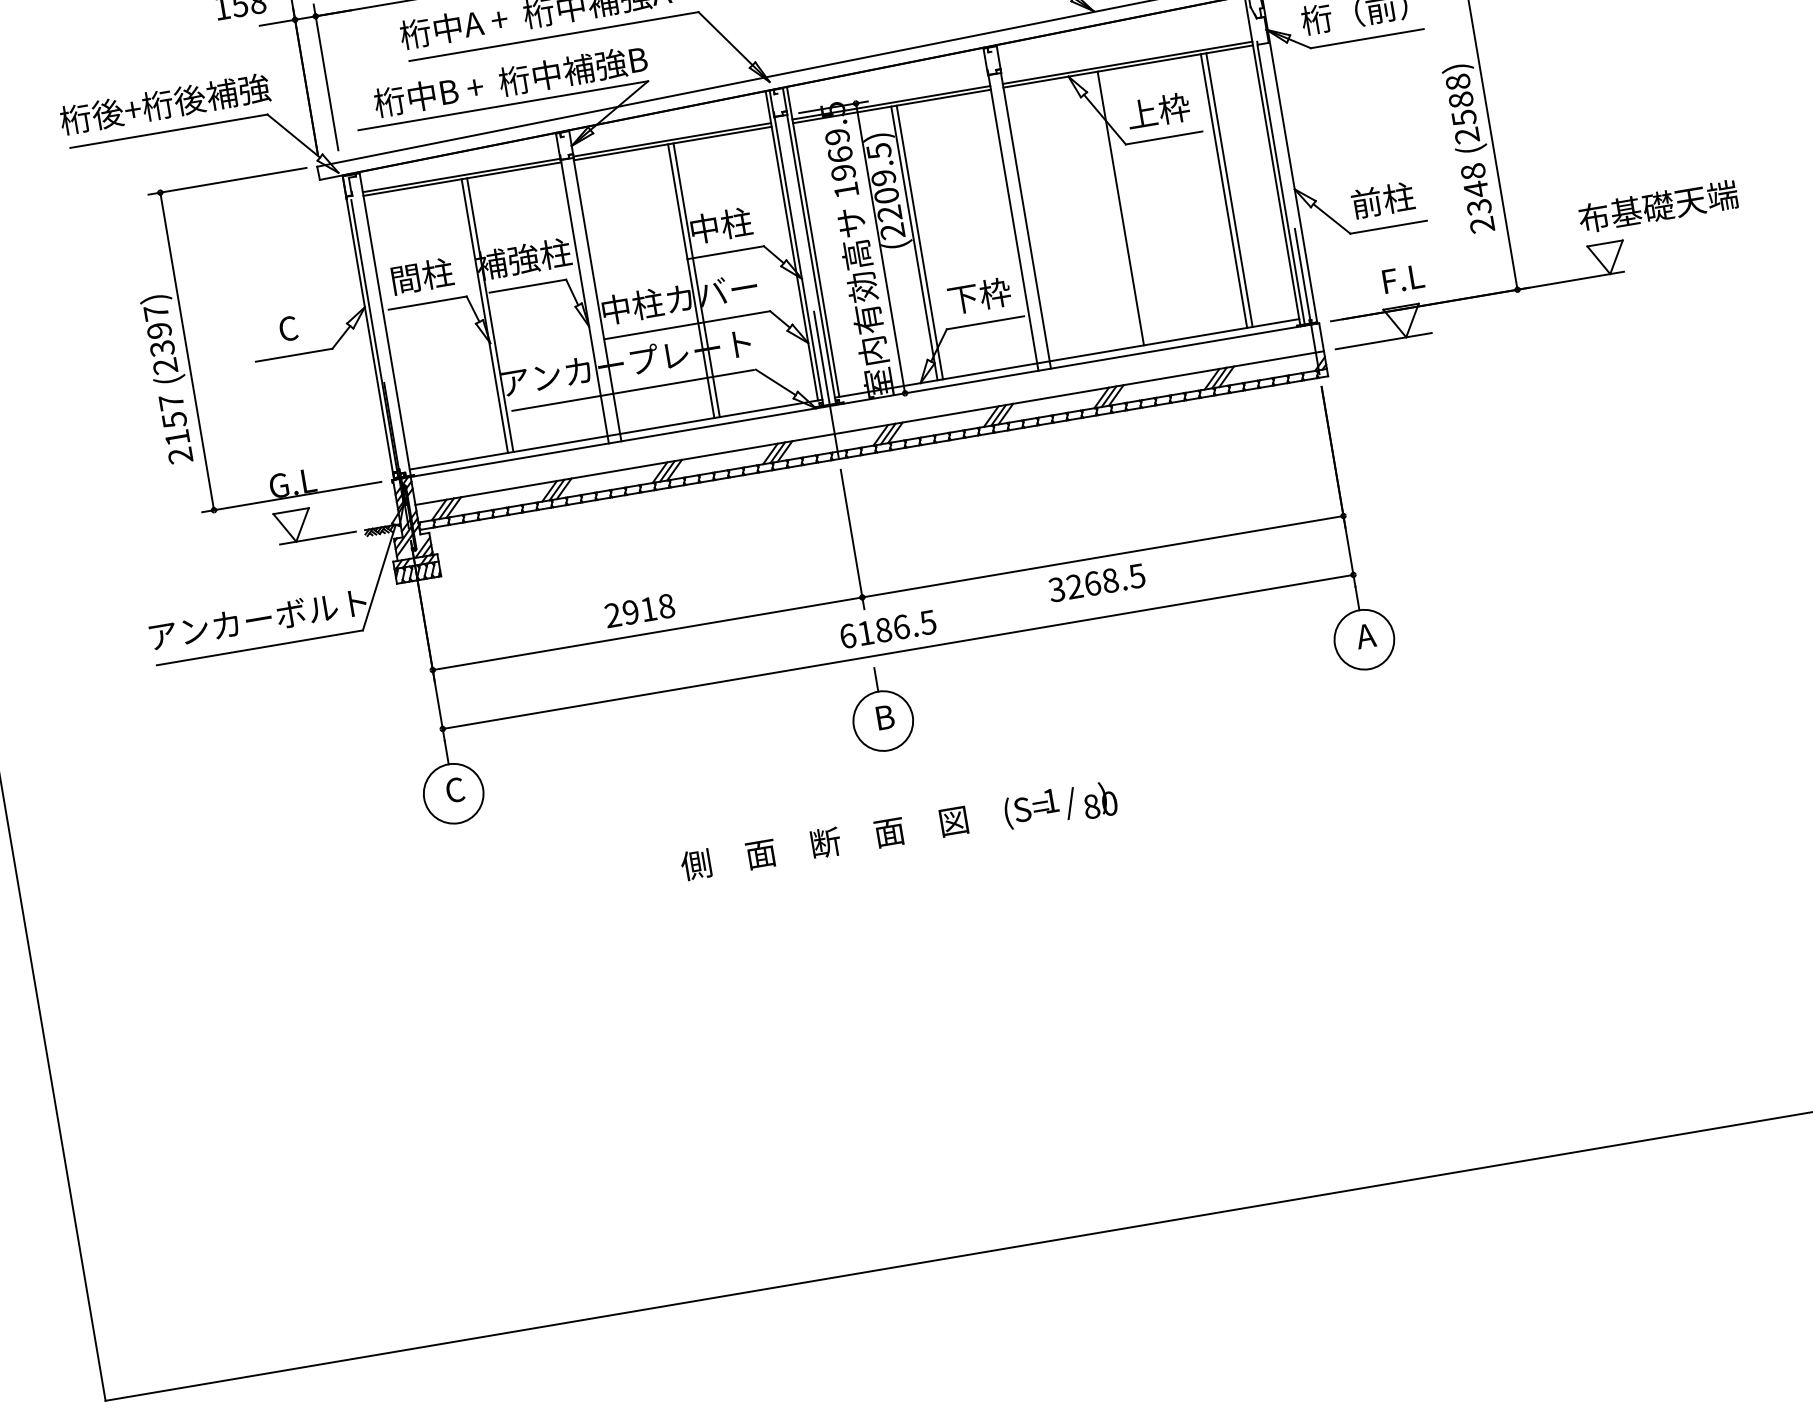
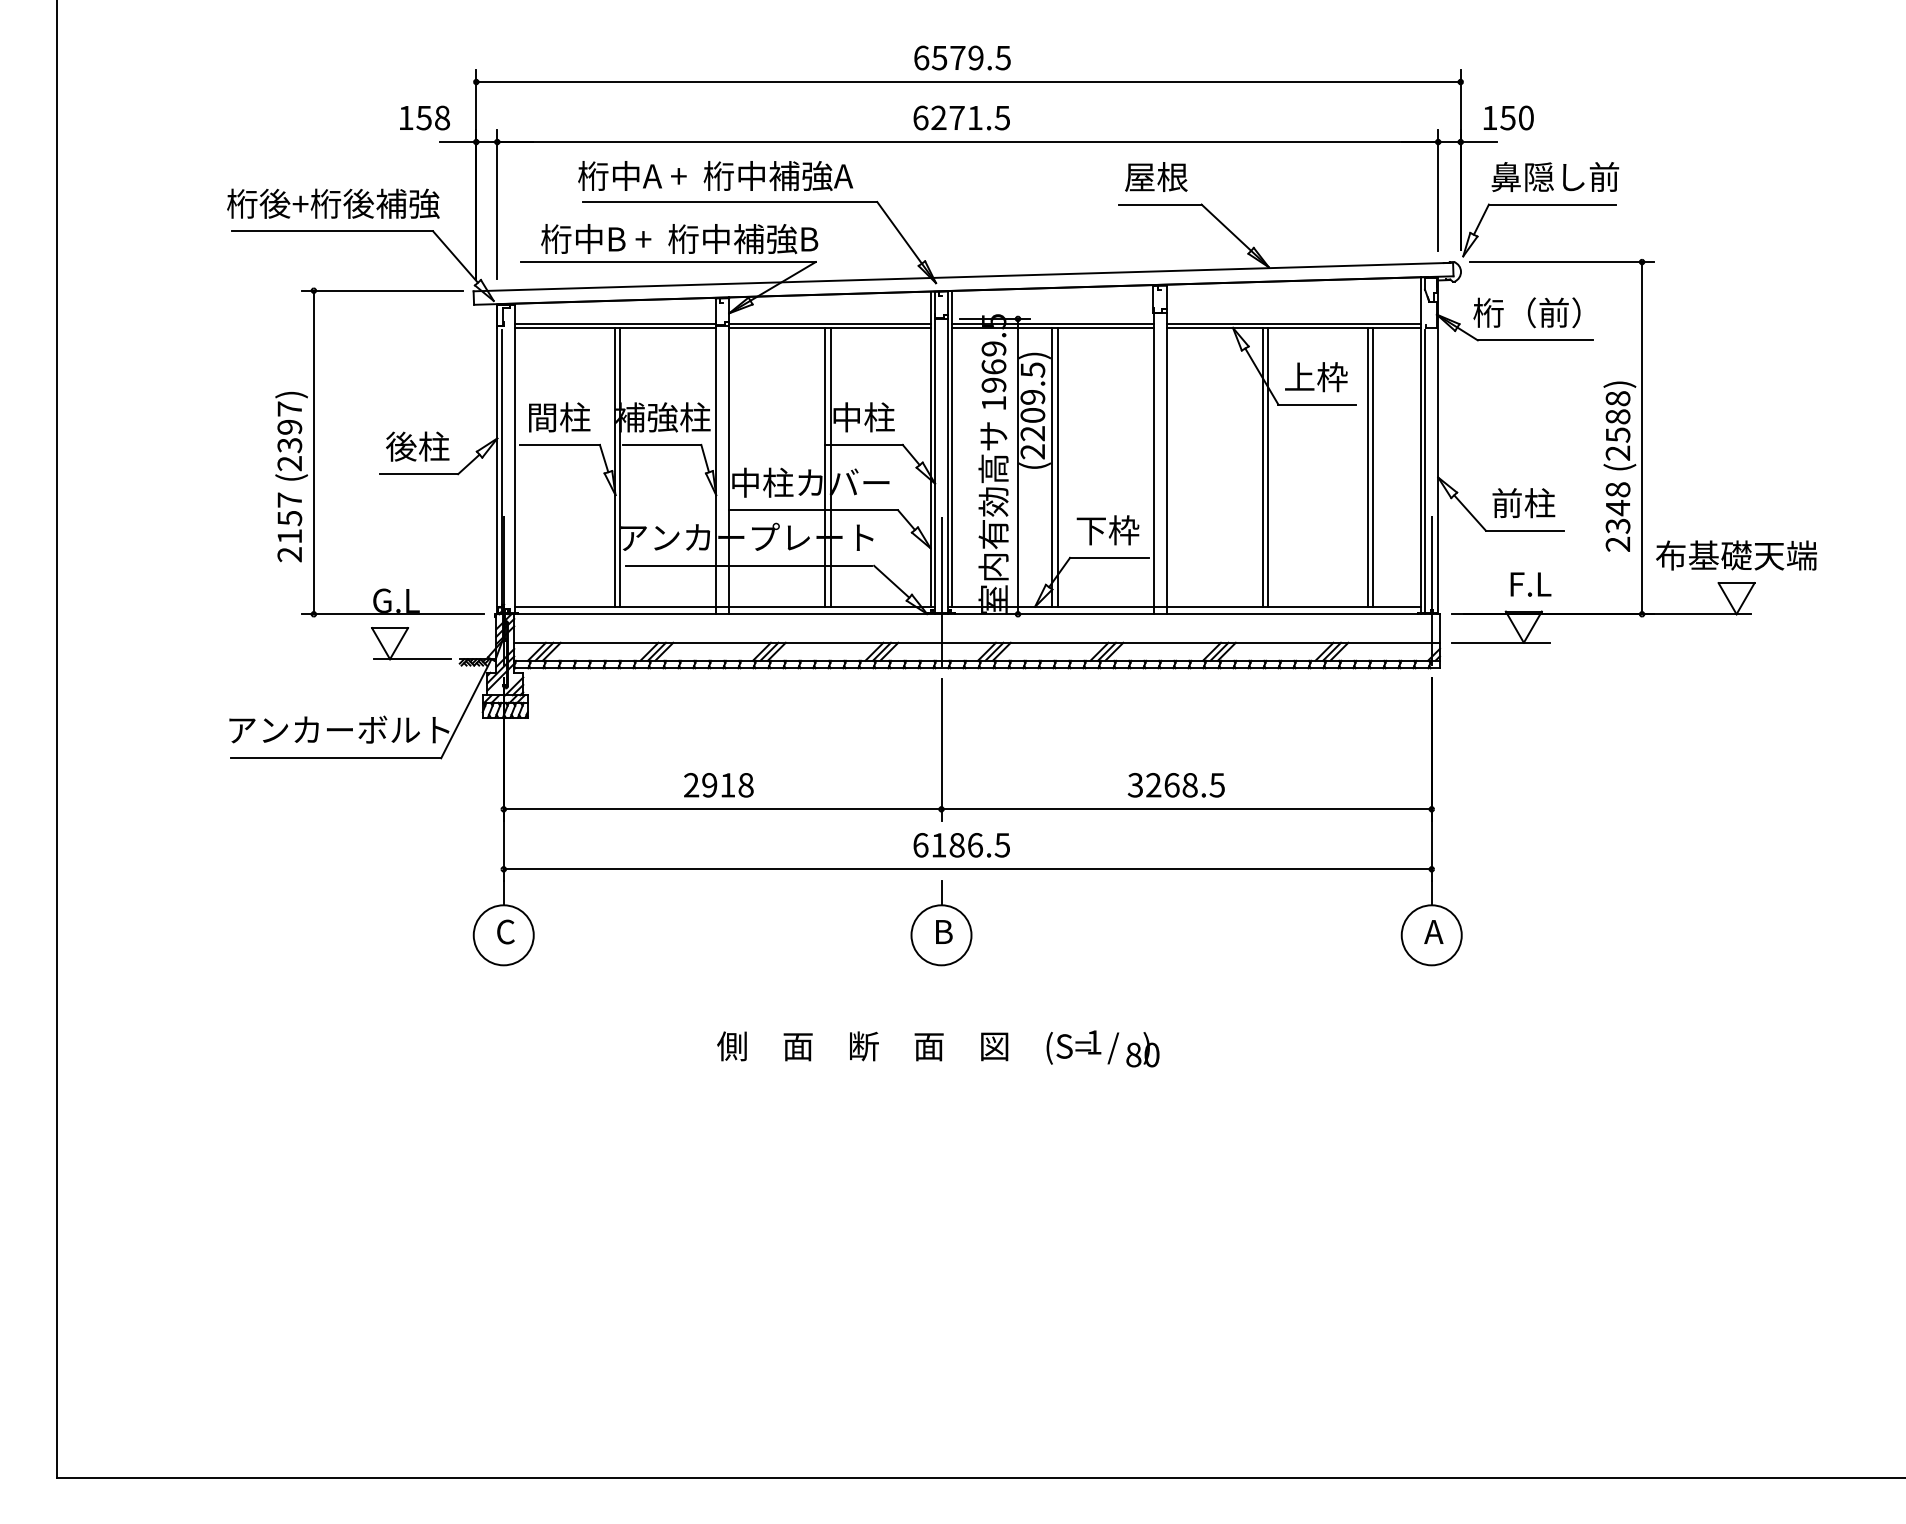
line: (1126, 206) -> (1268, 466), added
text: (1658, 206) -> (1736, 555), moved
text: (287, 328) -> (417, 446), C -> 後柱
text: (1096, 583) -> (1175, 785), moved

